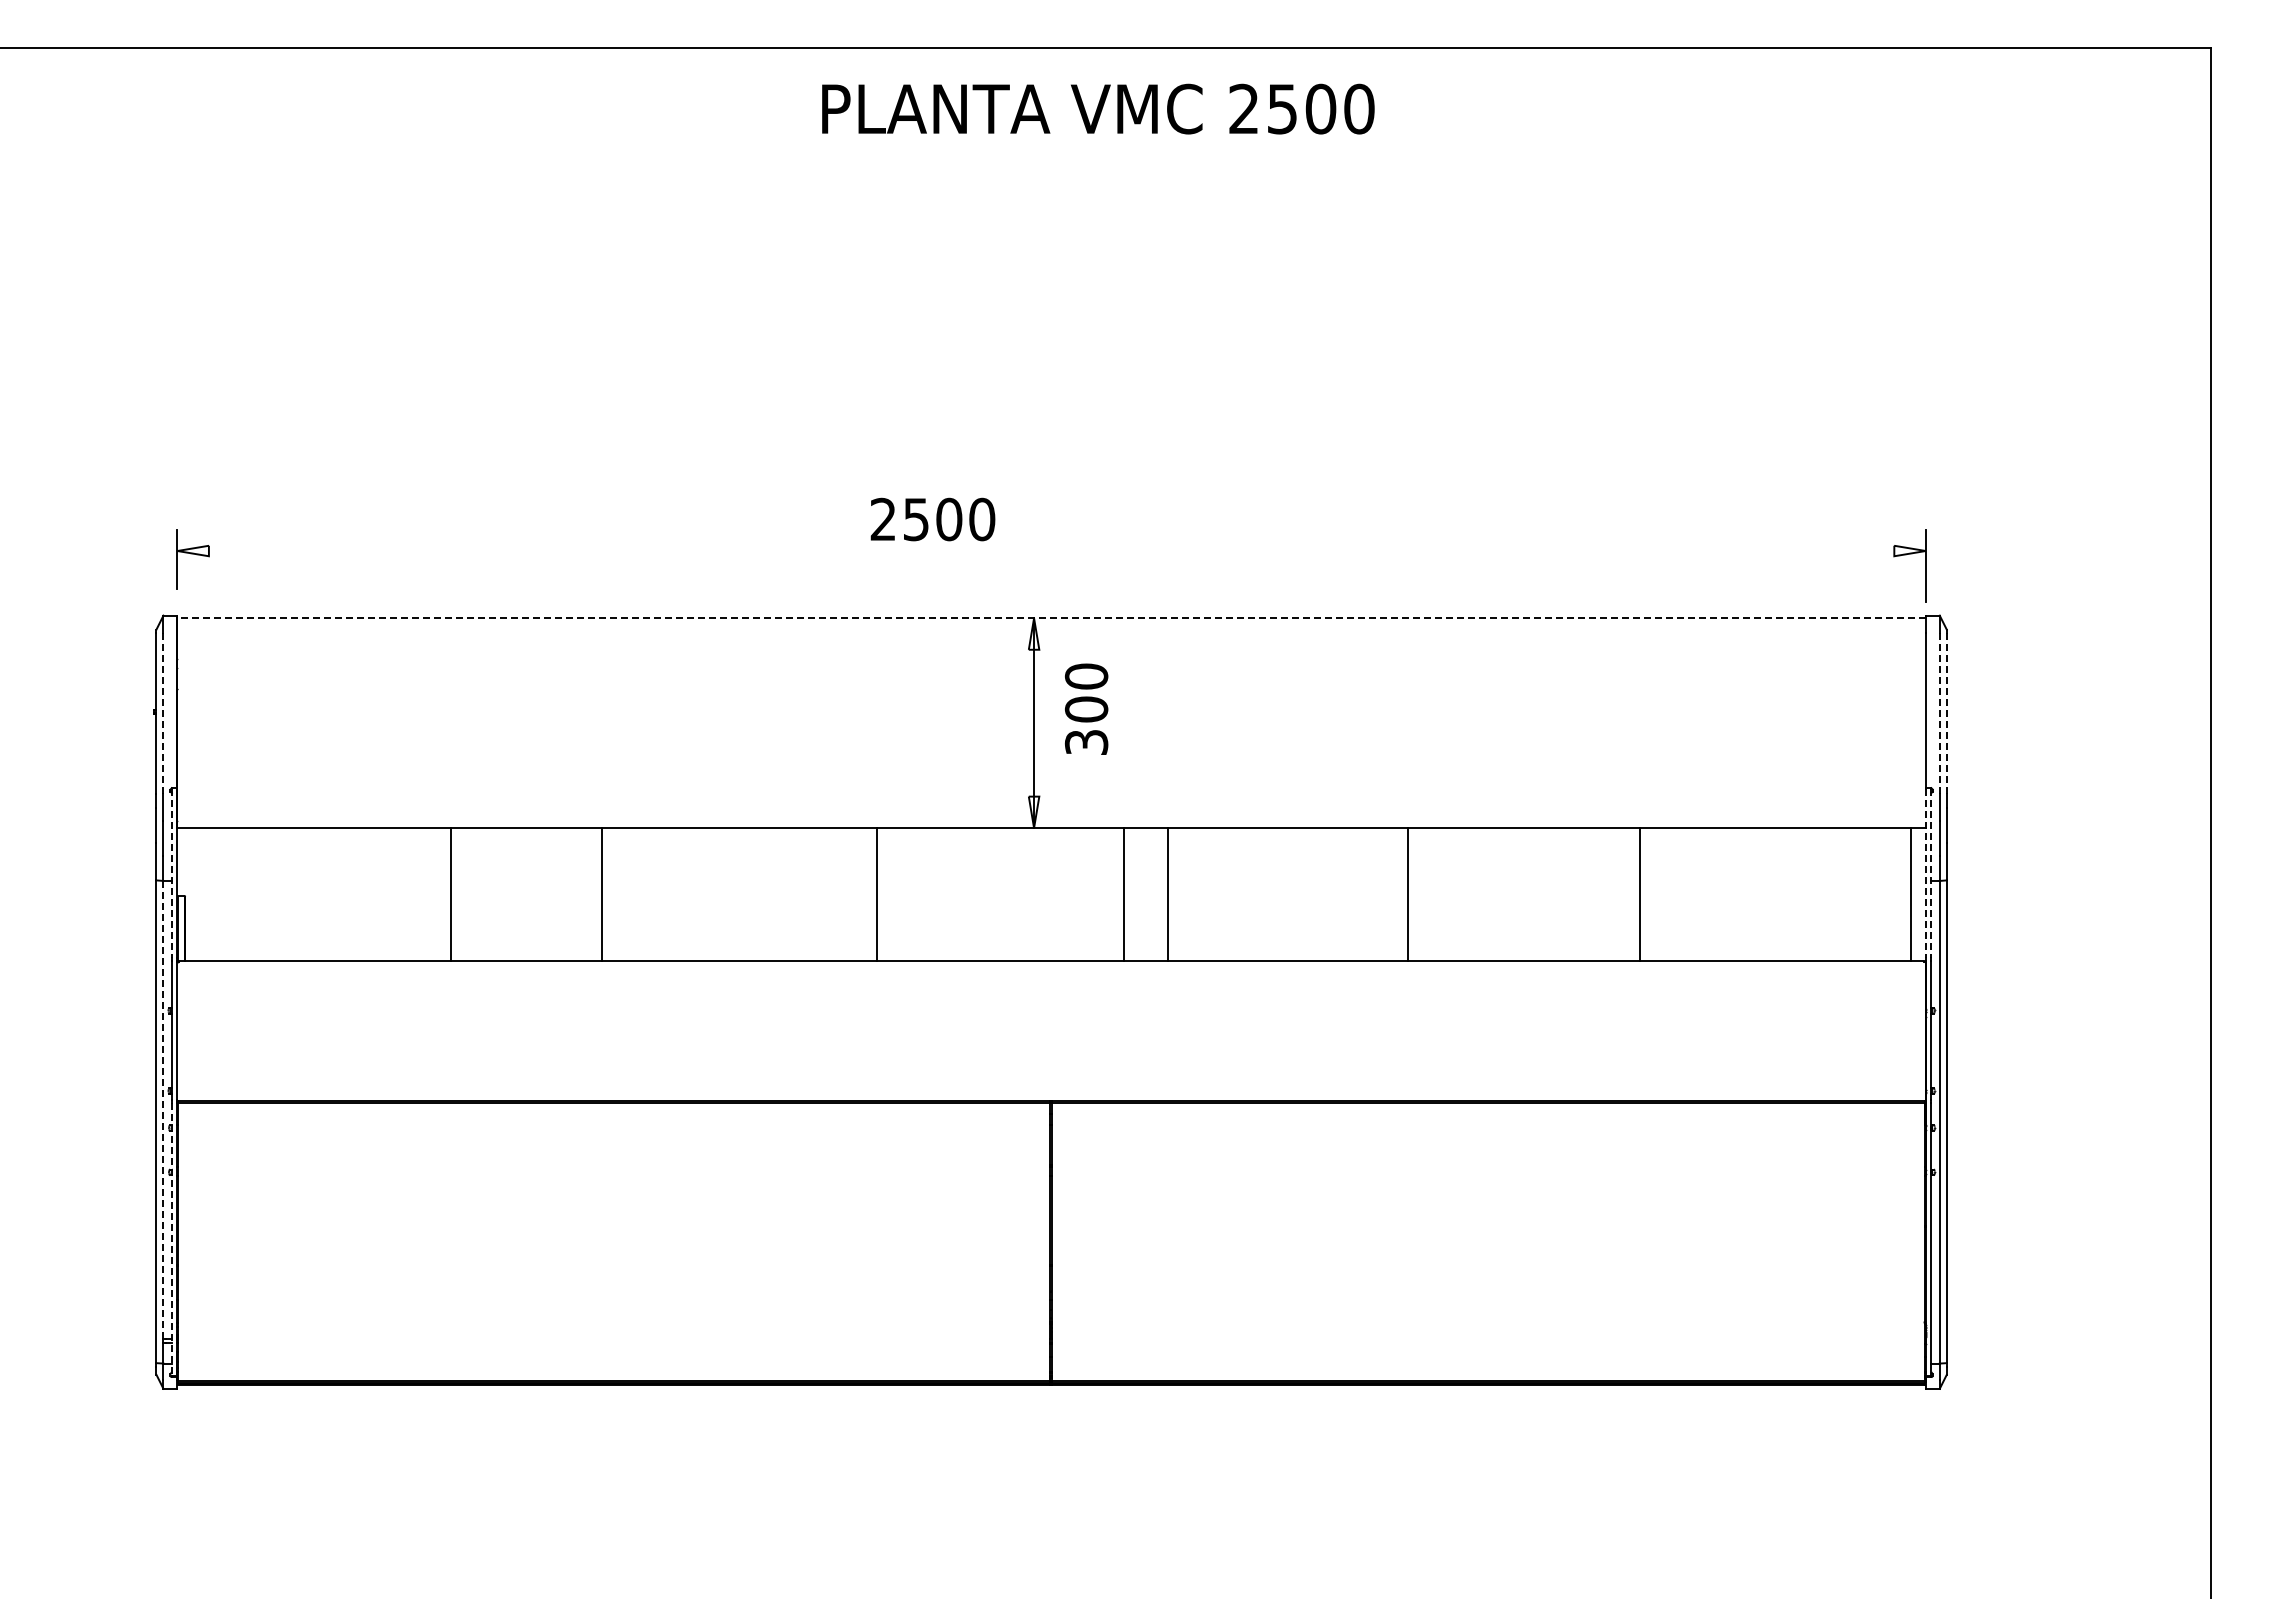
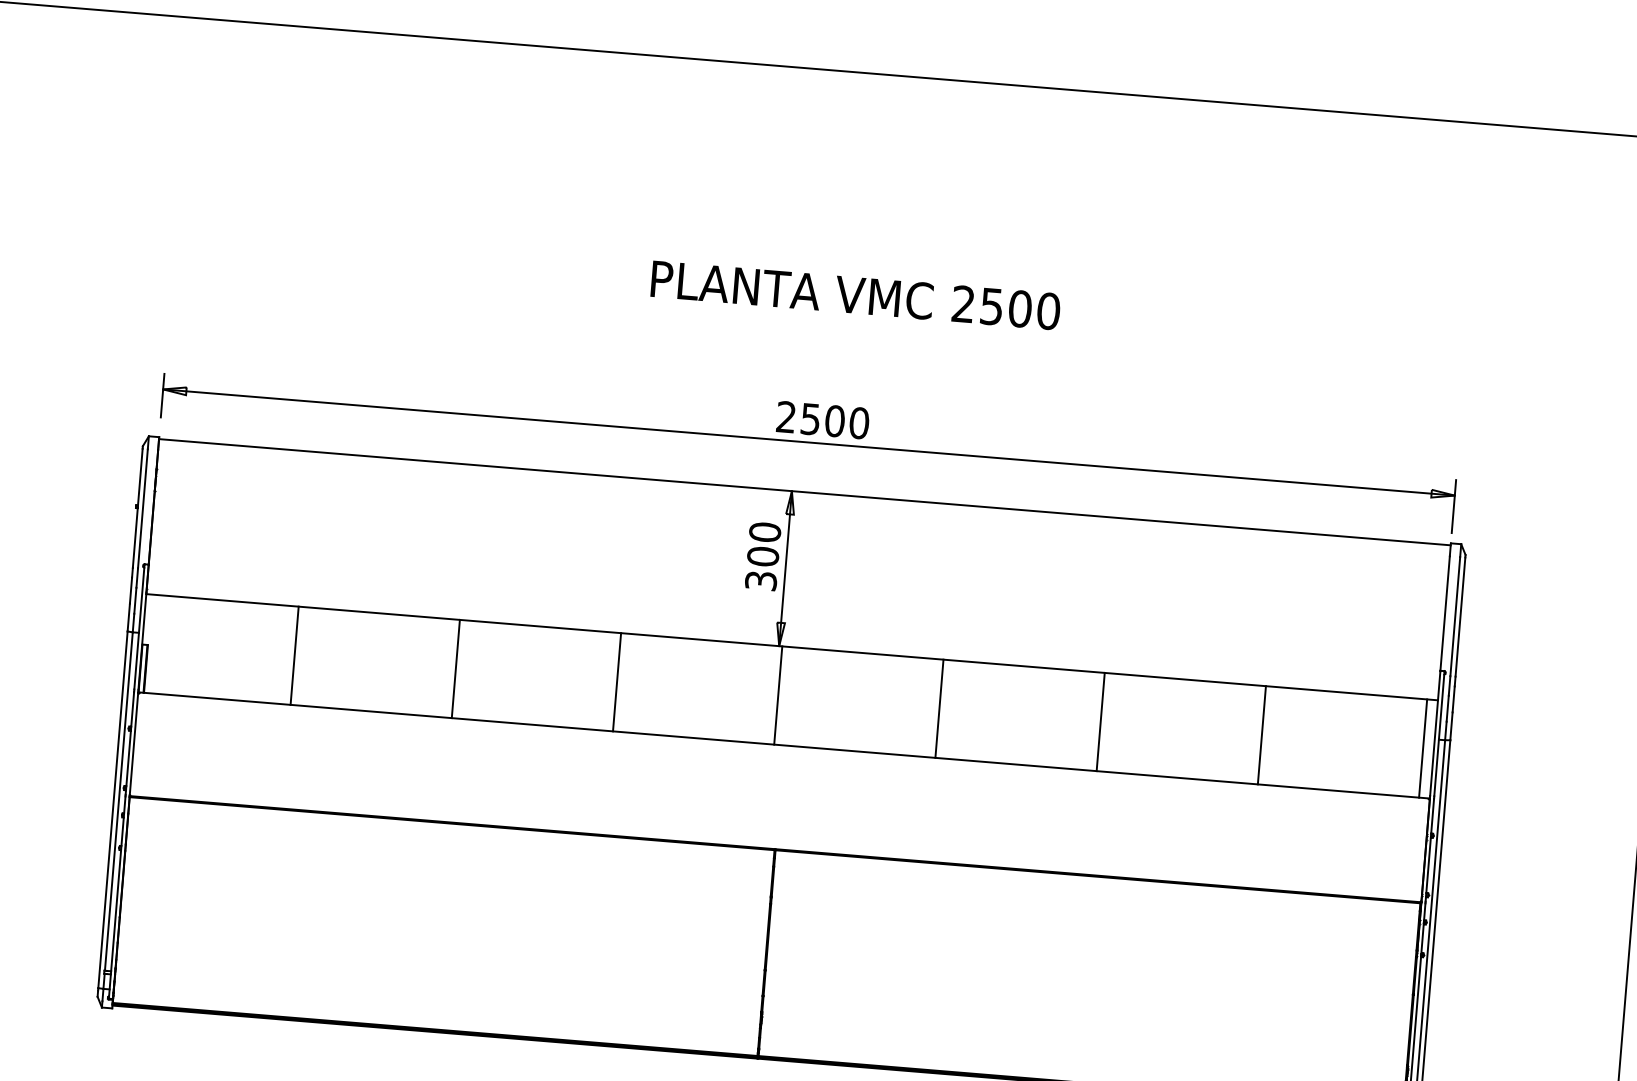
text: (1098, 108) -> (855, 295), moved
text: (932, 519) -> (822, 420), moved
line: (1051, 551) -> (808, 442), added
line: (1051, 618) -> (804, 492), dashed -> solid
text: (1086, 708) -> (763, 555), moved
line: (163, 713) -> (142, 508), dashed -> solid
line: (1939, 713) -> (1455, 616), dashed -> solid
line: (1946, 713) -> (1460, 616), dashed -> solid
line: (171, 873) -> (139, 627), dashed -> solid
line: (1925, 873) -> (1435, 733), dashed -> solid
line: (1931, 873) -> (1439, 734), dashed -> solid
line: (450, 894) -> (294, 655), moved
line: (877, 894) -> (617, 682), moved
line: (1124, 894) -> (778, 695), moved
line: (1168, 894) -> (939, 708), moved
line: (1407, 894) -> (1100, 721), moved
line: (1639, 894) -> (1261, 735), moved
line: (163, 1110) -> (118, 801), dashed -> solid
line: (171, 1239) -> (116, 897), dashed -> solid

